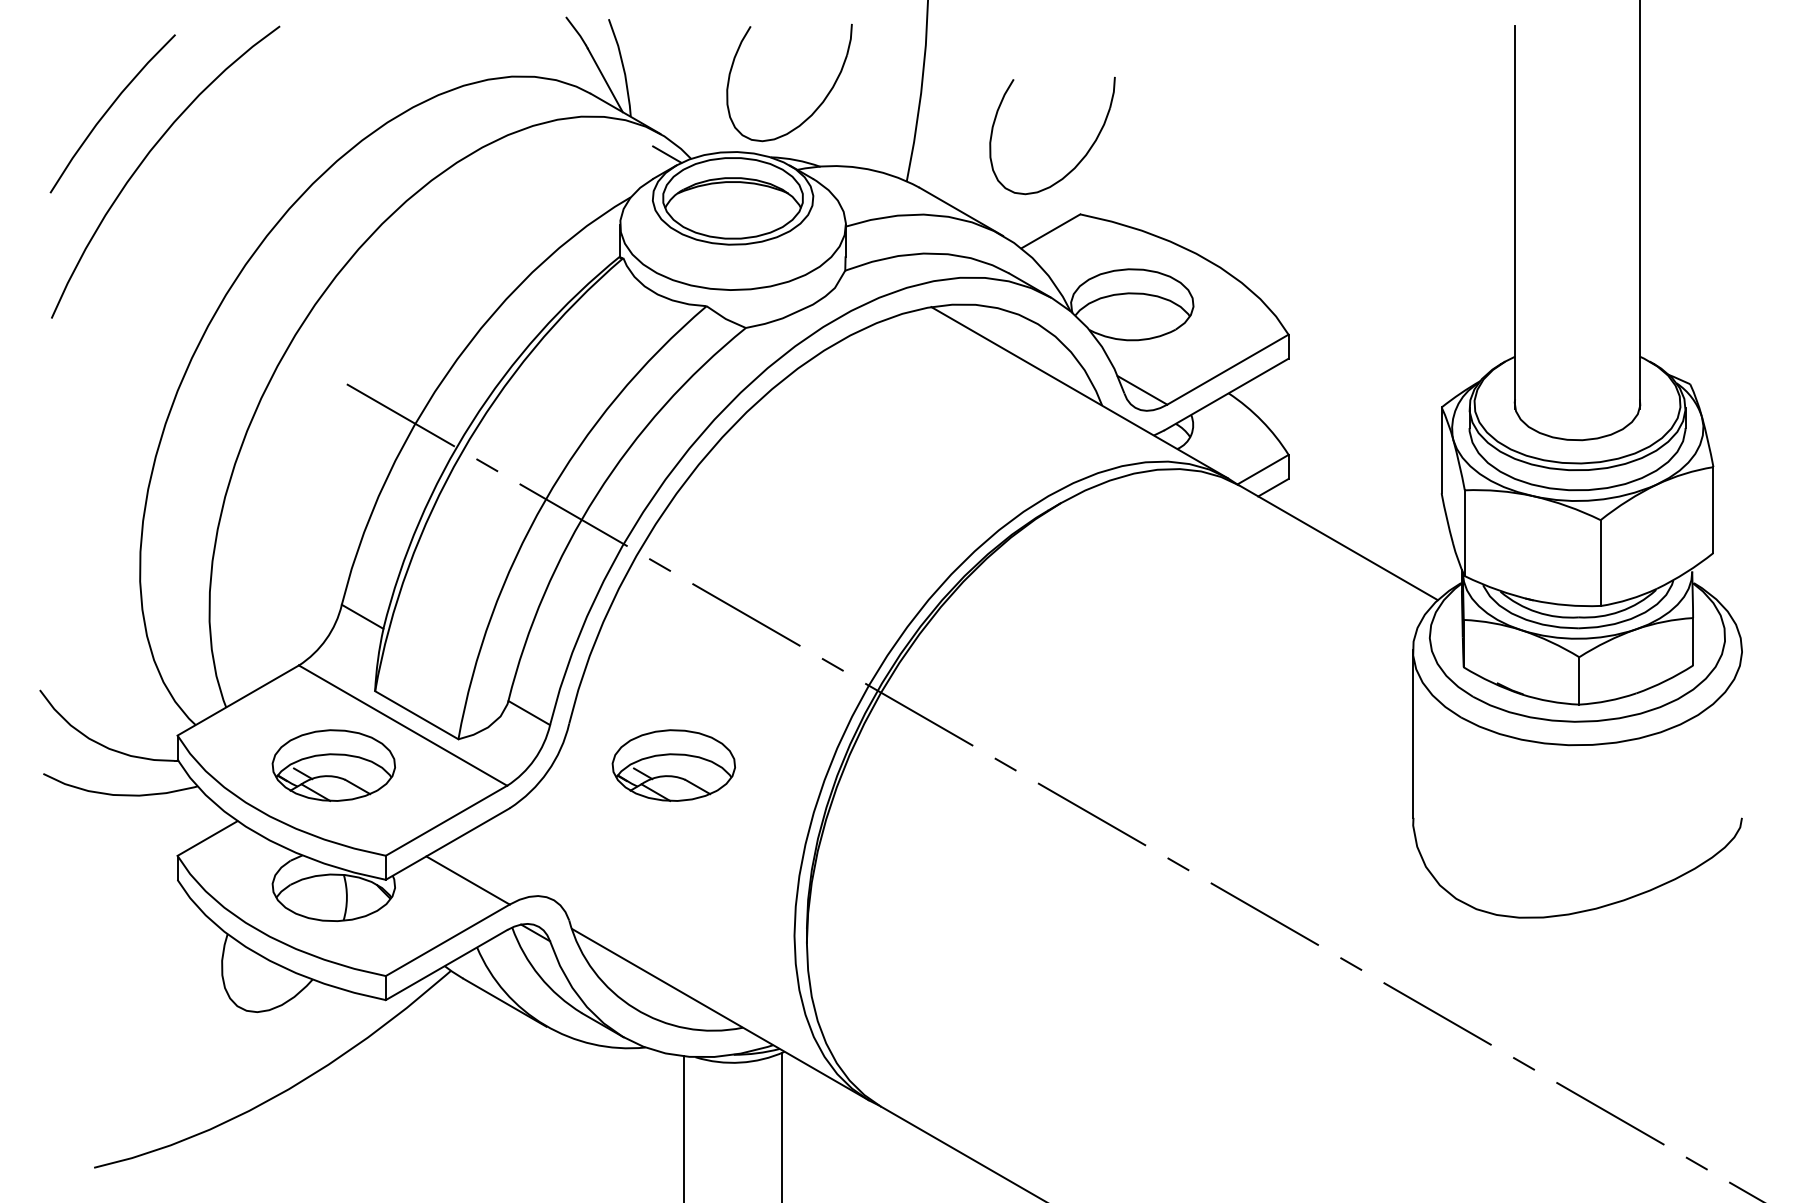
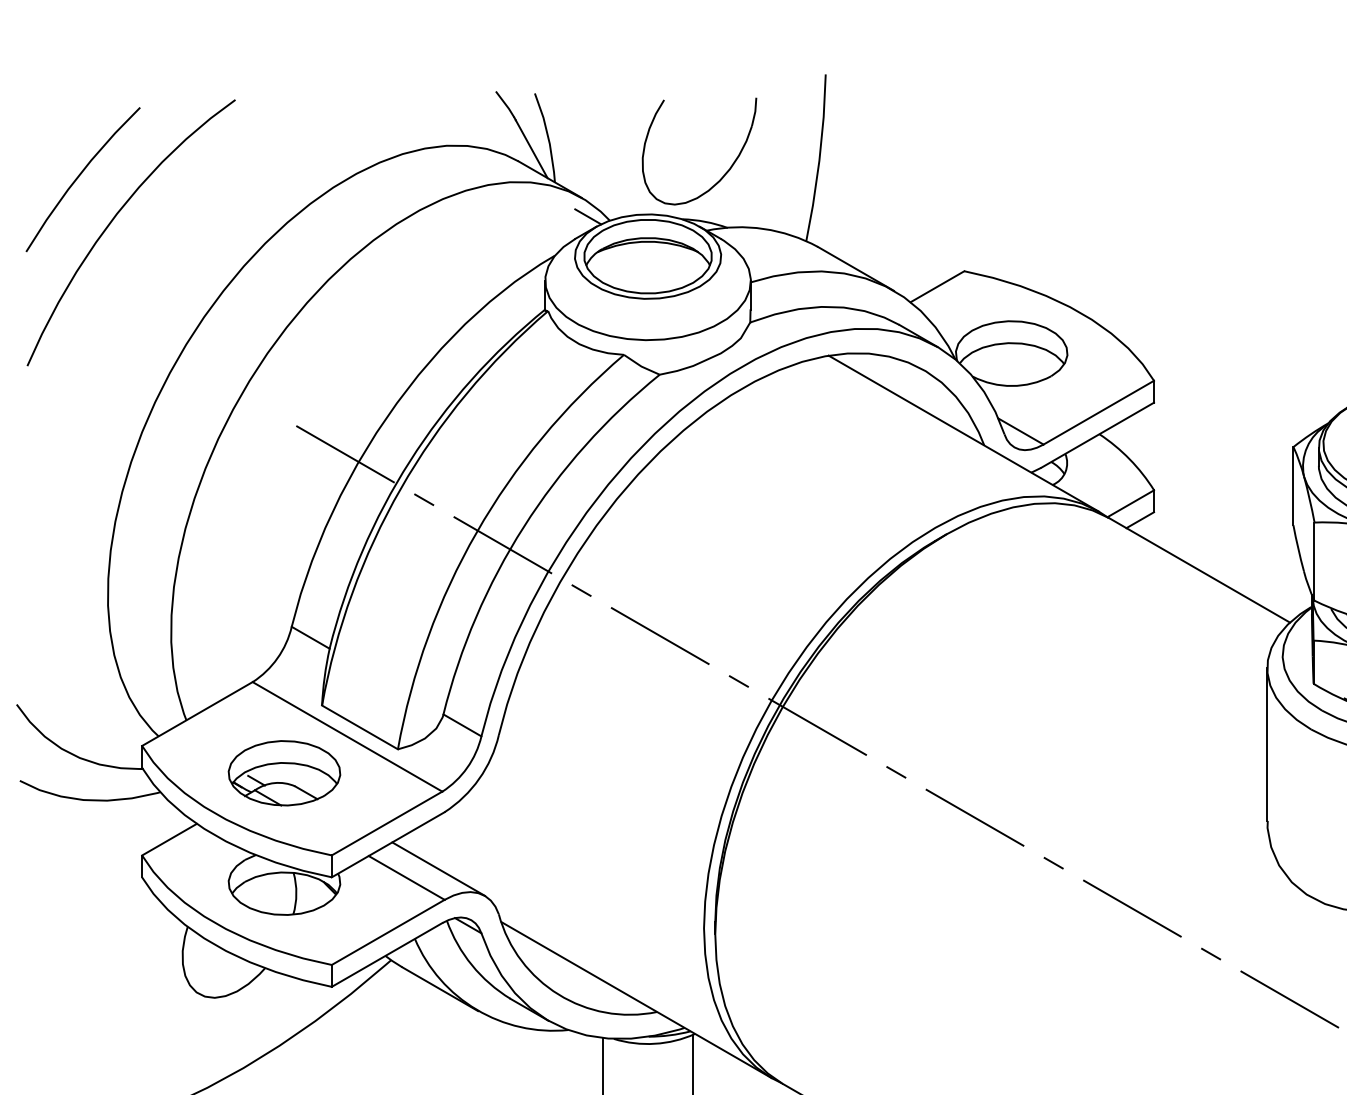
part: (1081, 158) -> (965, 220), removed
part: (673, 765) -> (593, 773), removed
line: (502, 870) -> (438, 868), added

